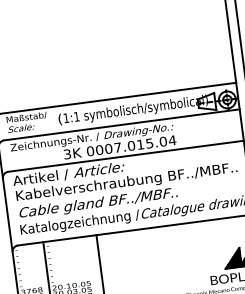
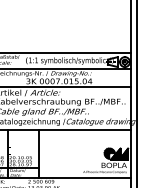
hatch: (221, 258) -> (109, 153), added

